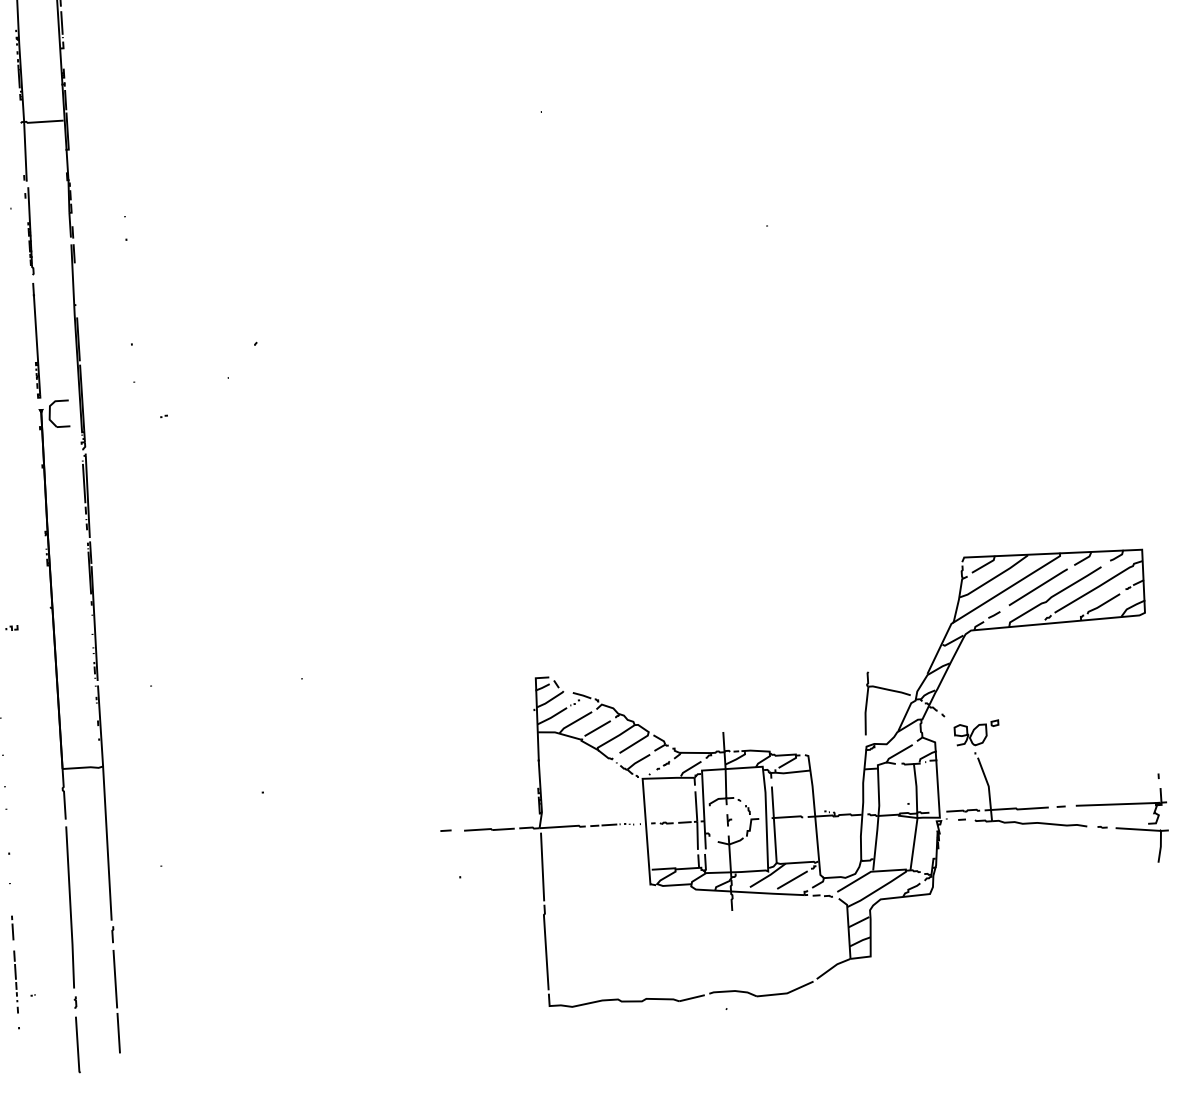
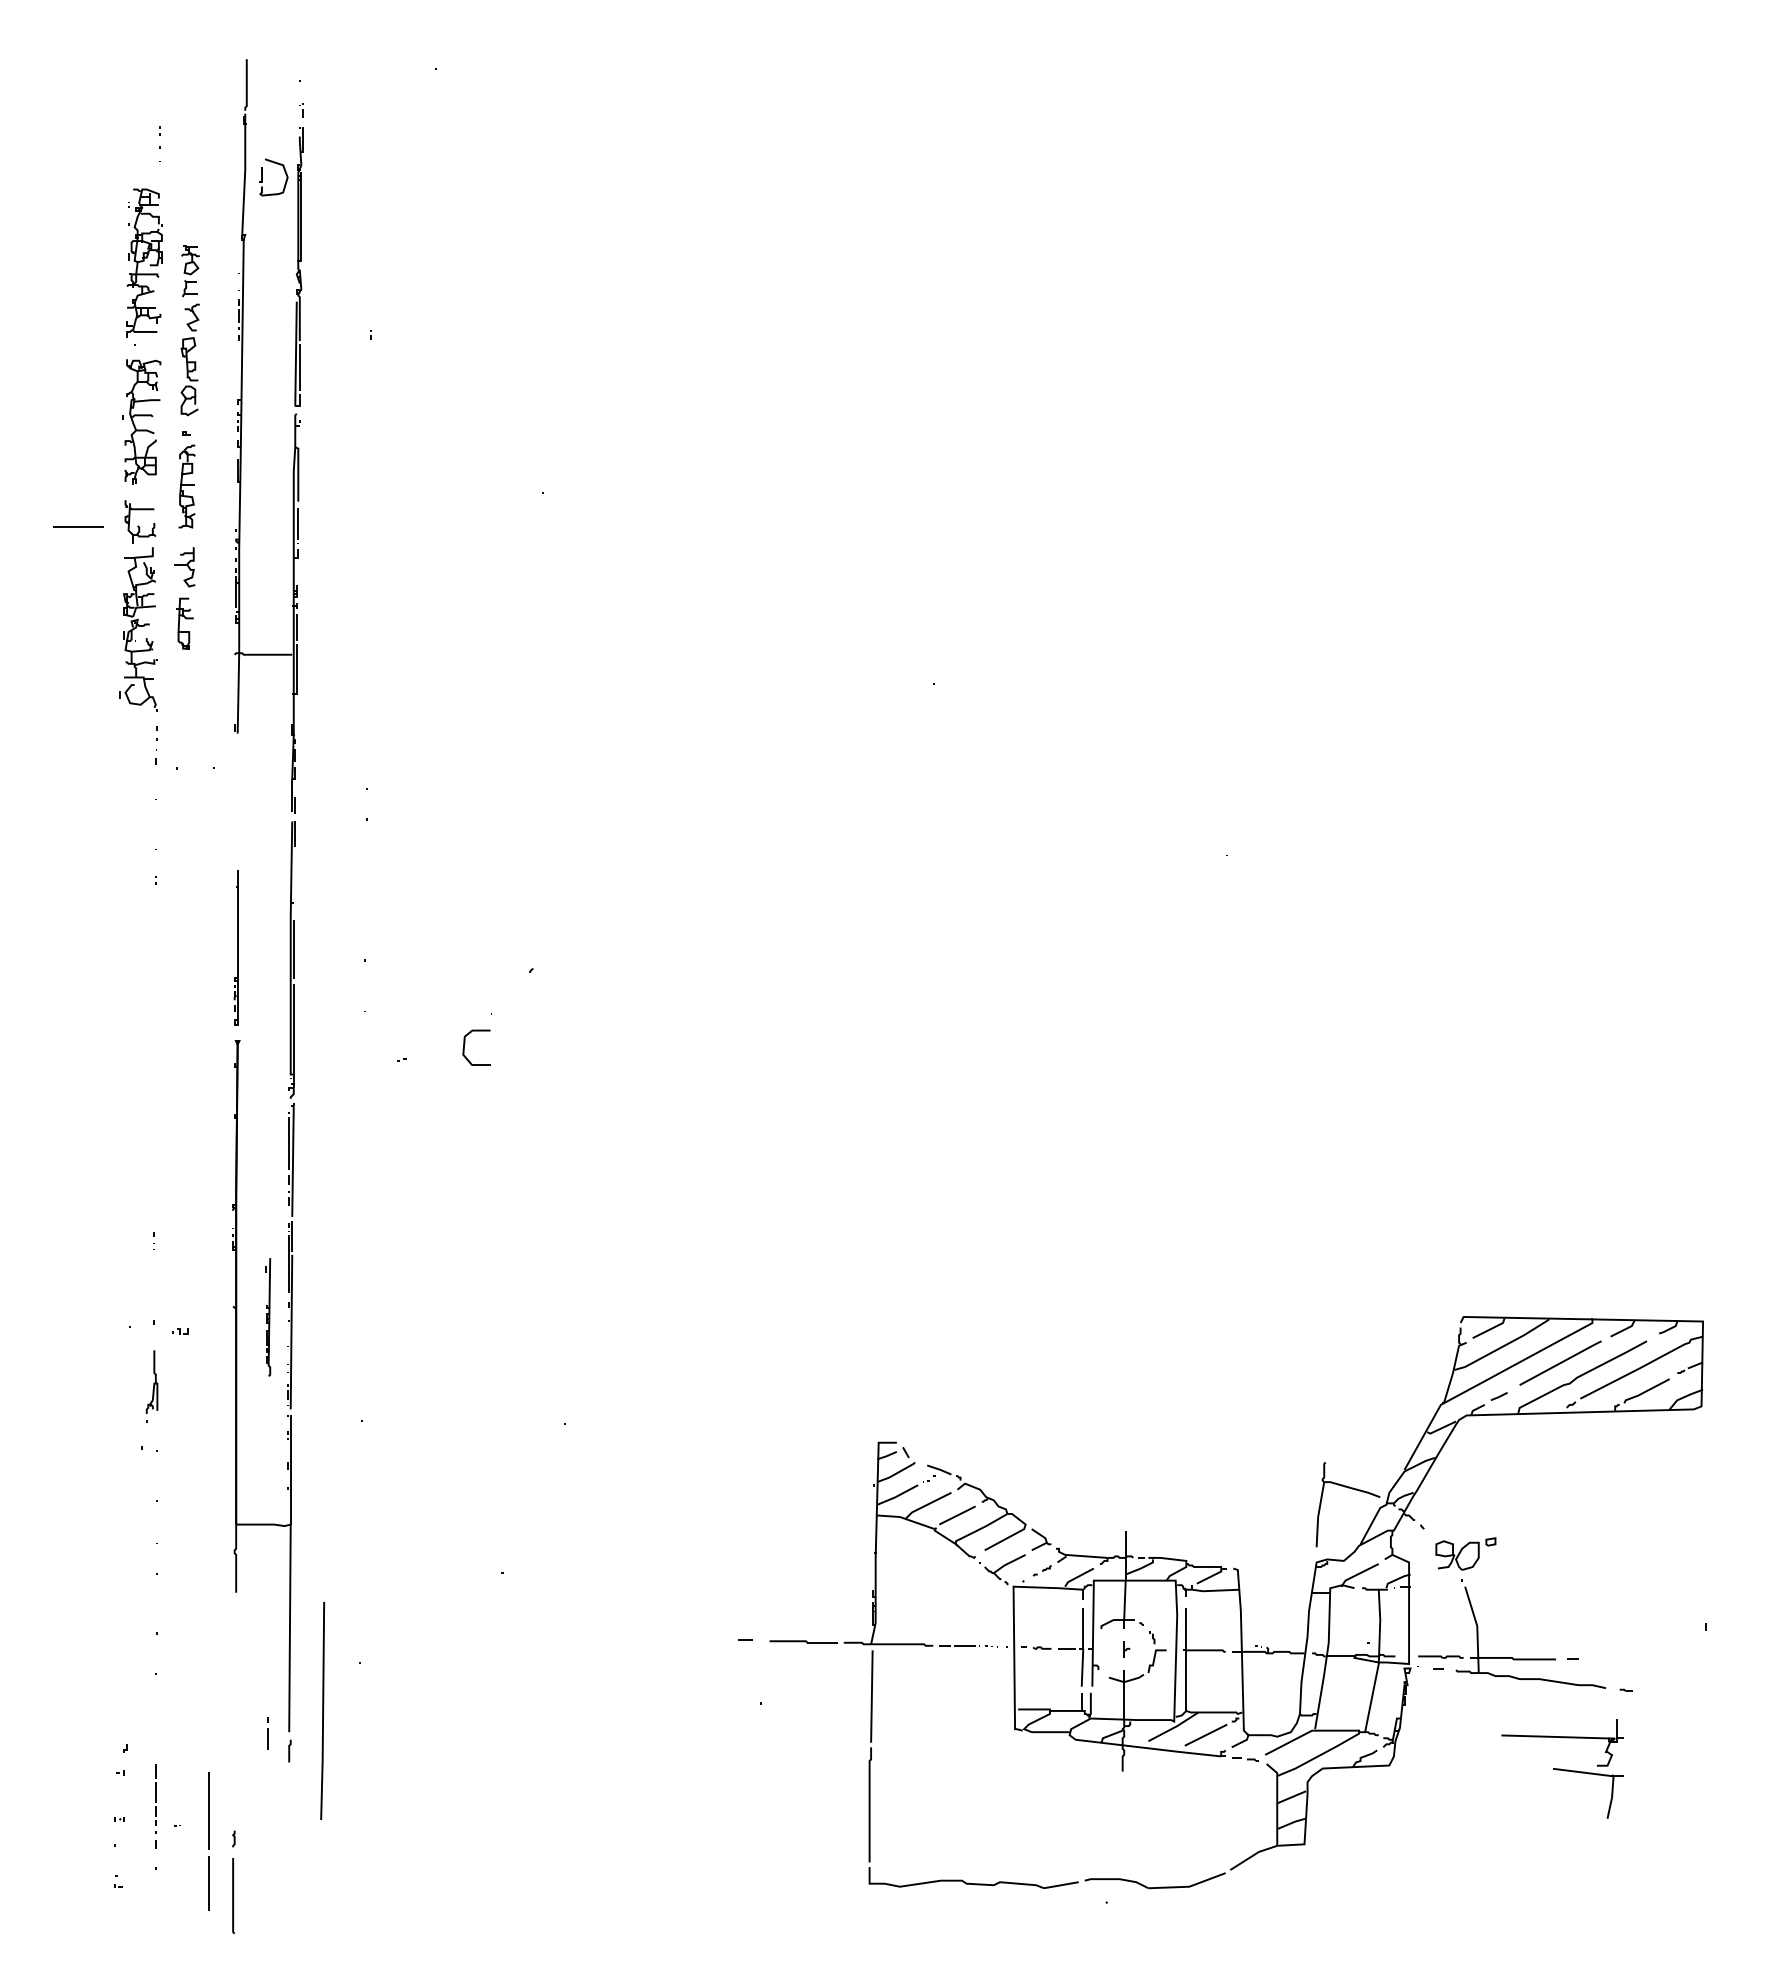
part: (29, 231) -> (268, 1317), moved
part: (50, 411) -> (465, 1044), moved
part: (1122, 827) -> (1562, 1768), moved
line: (70, 907) -> (322, 1710), moved
line: (12, 927) -> (267, 1733), moved
line: (116, 1001) -> (208, 1841), moved

